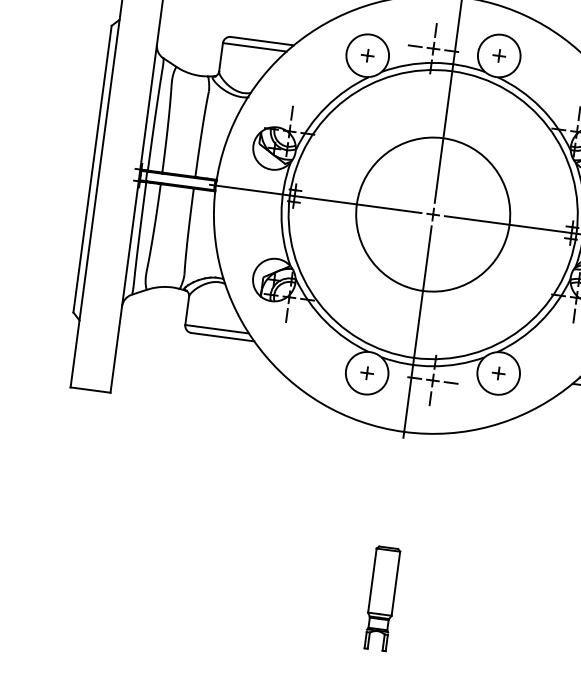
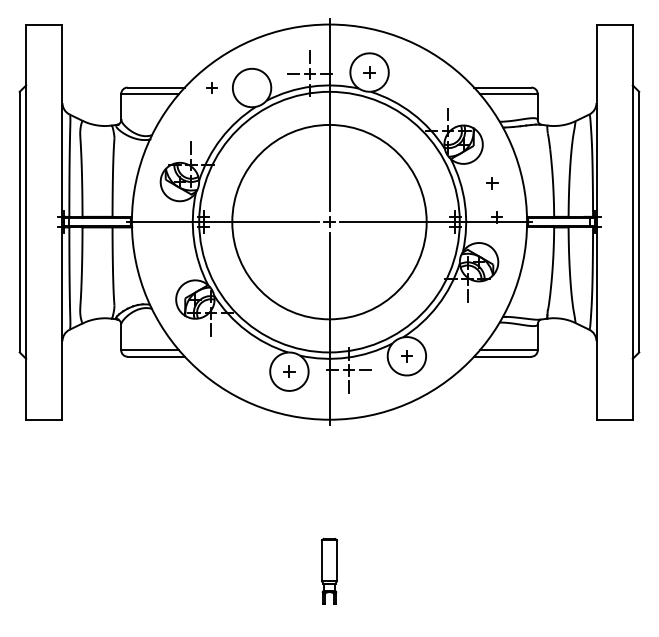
part: (367, 55) -> (211, 87), moved
circle: (433, 213) -> (329, 221), size x1.4
part: (381, 598) -> (329, 571), size x0.7

